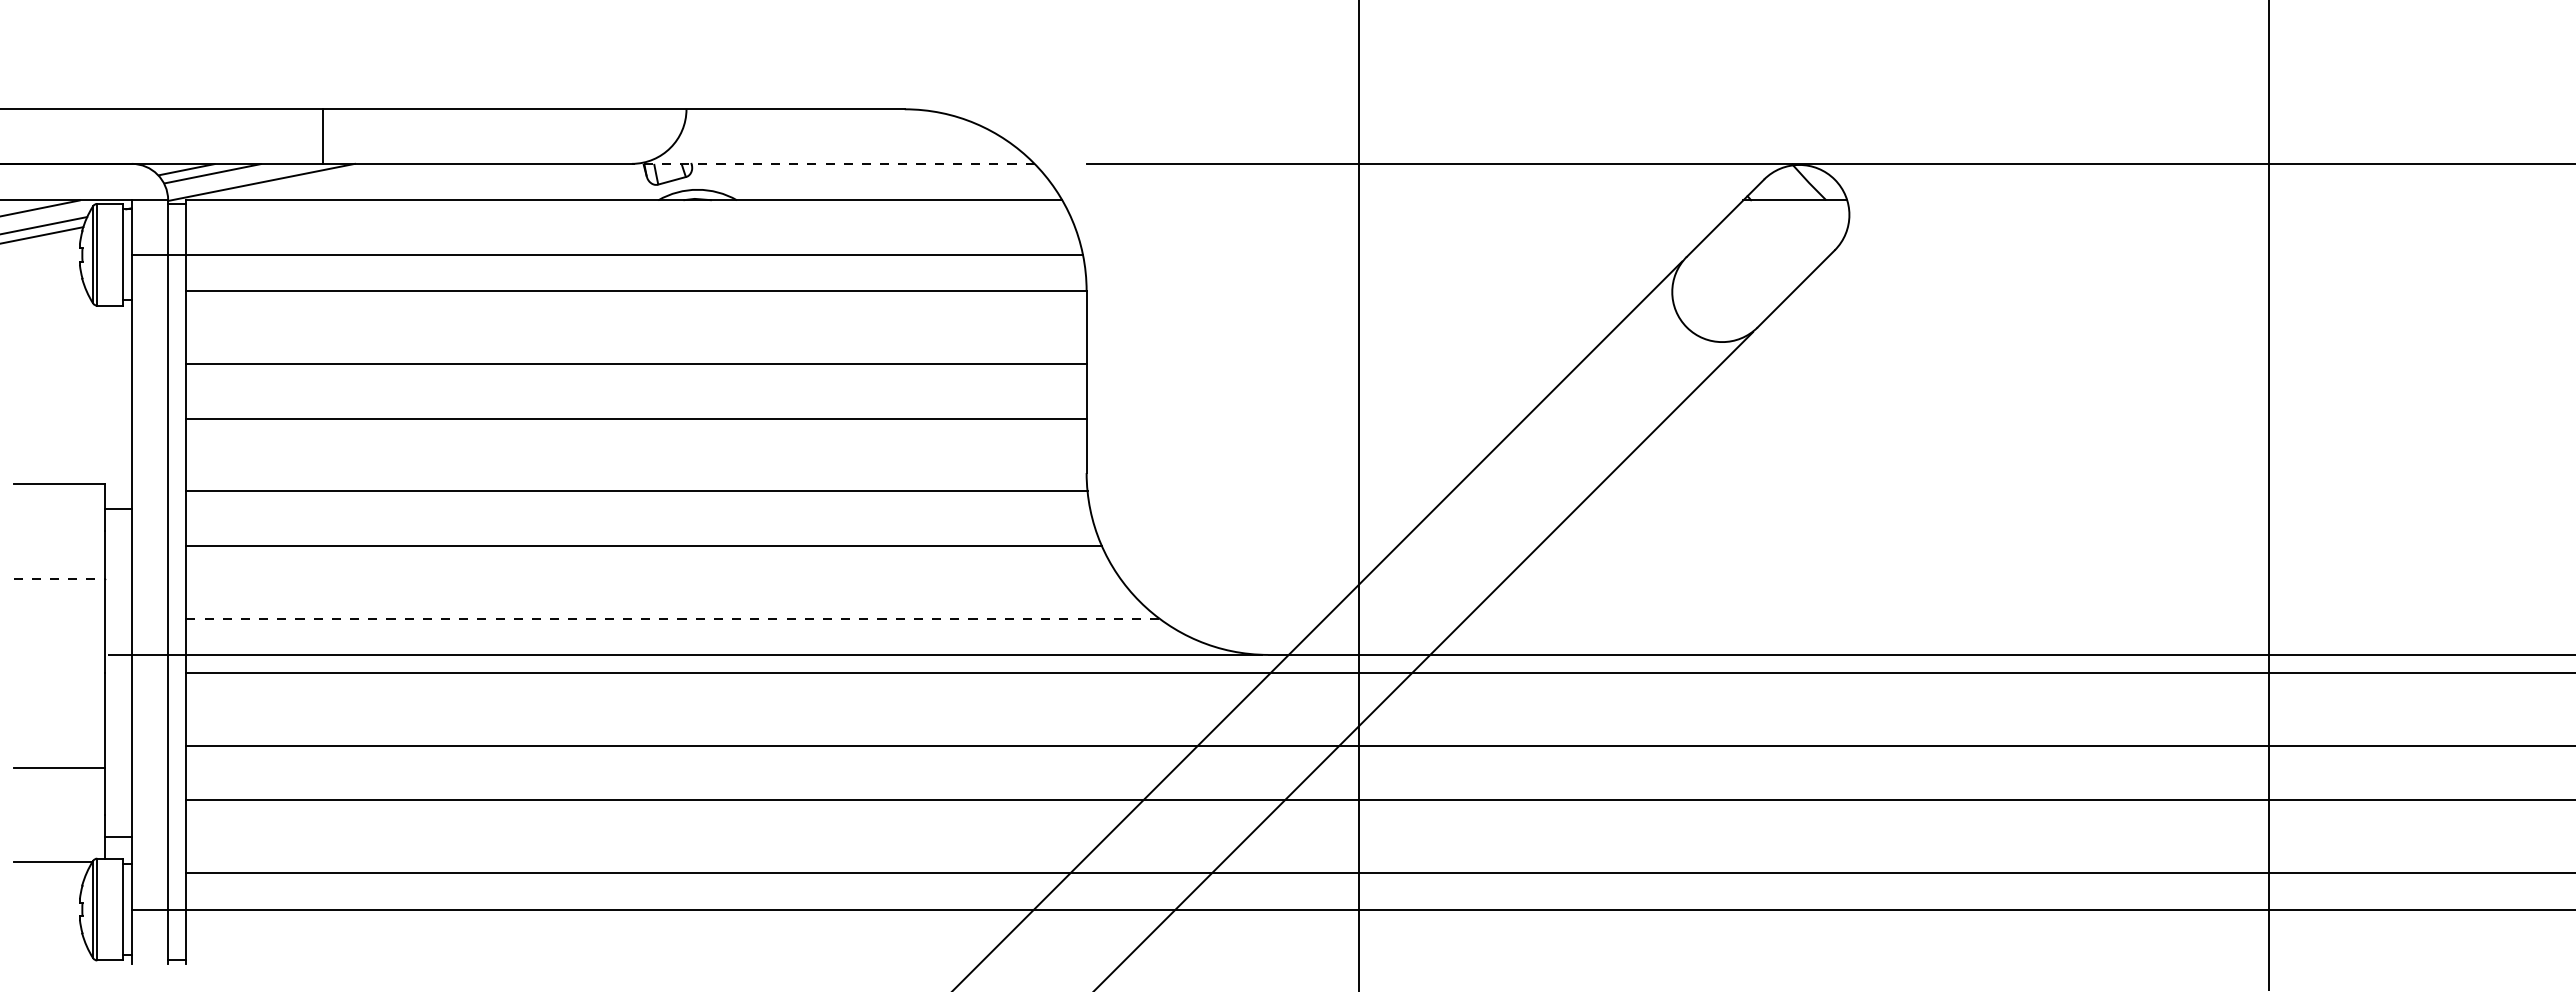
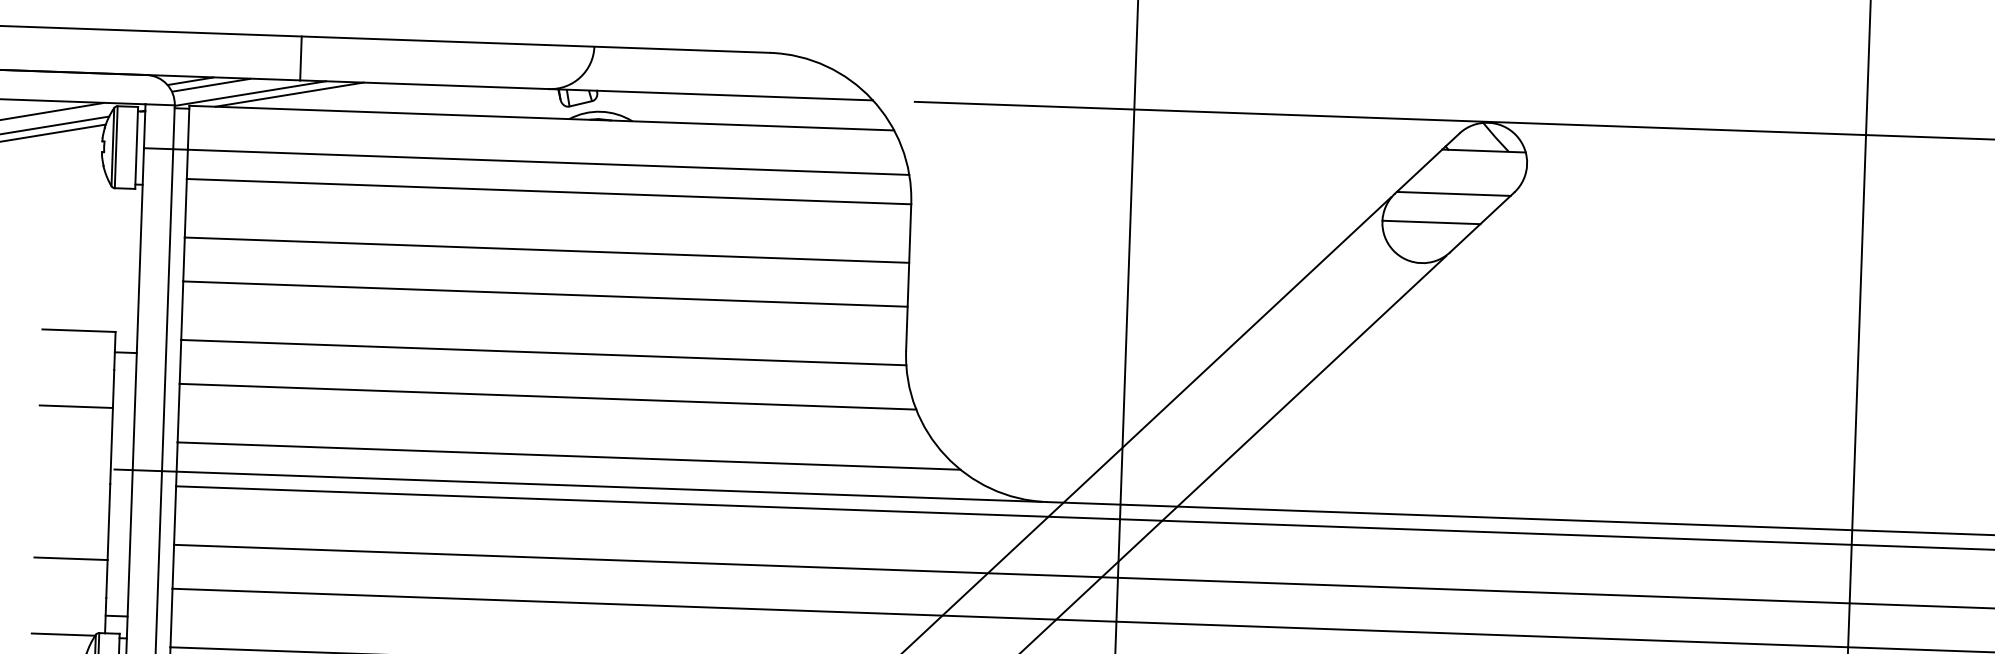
line: (832, 163) -> (710, 94), dashed -> solid
line: (309, 181) -> (289, 94), added
line: (1759, 254) -> (1453, 193), added
line: (1732, 291) -> (1430, 222), added
line: (59, 578) -> (76, 406), dashed -> solid
line: (672, 618) -> (568, 456), dashed -> solid

